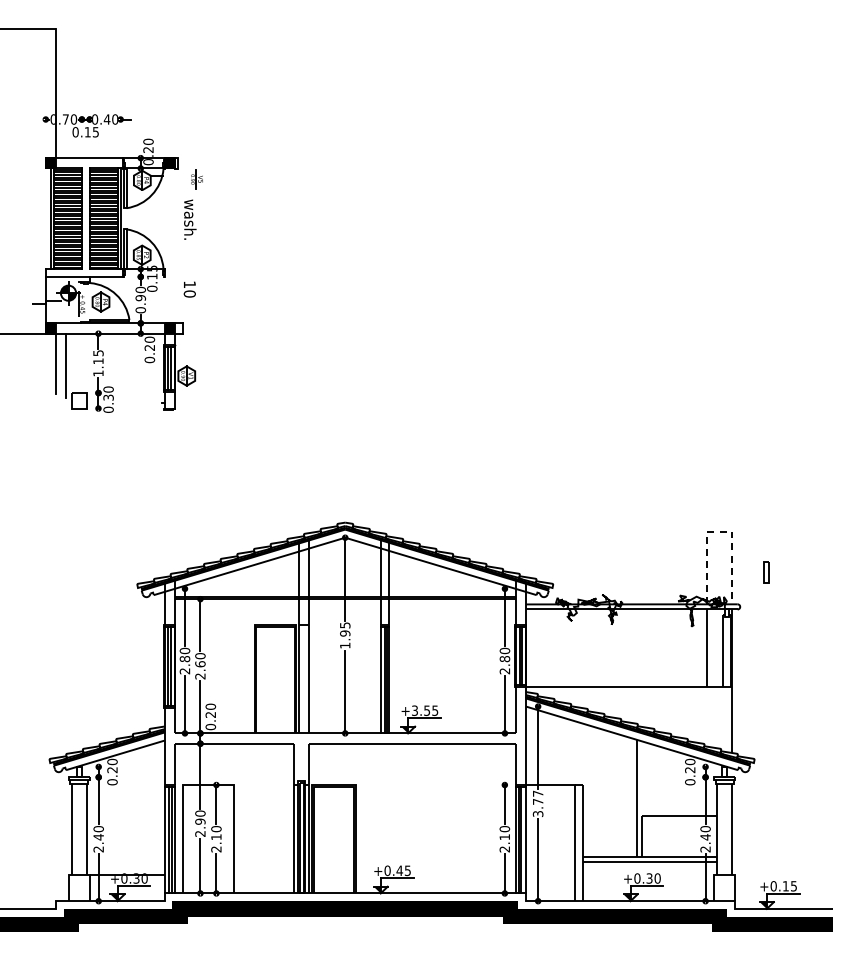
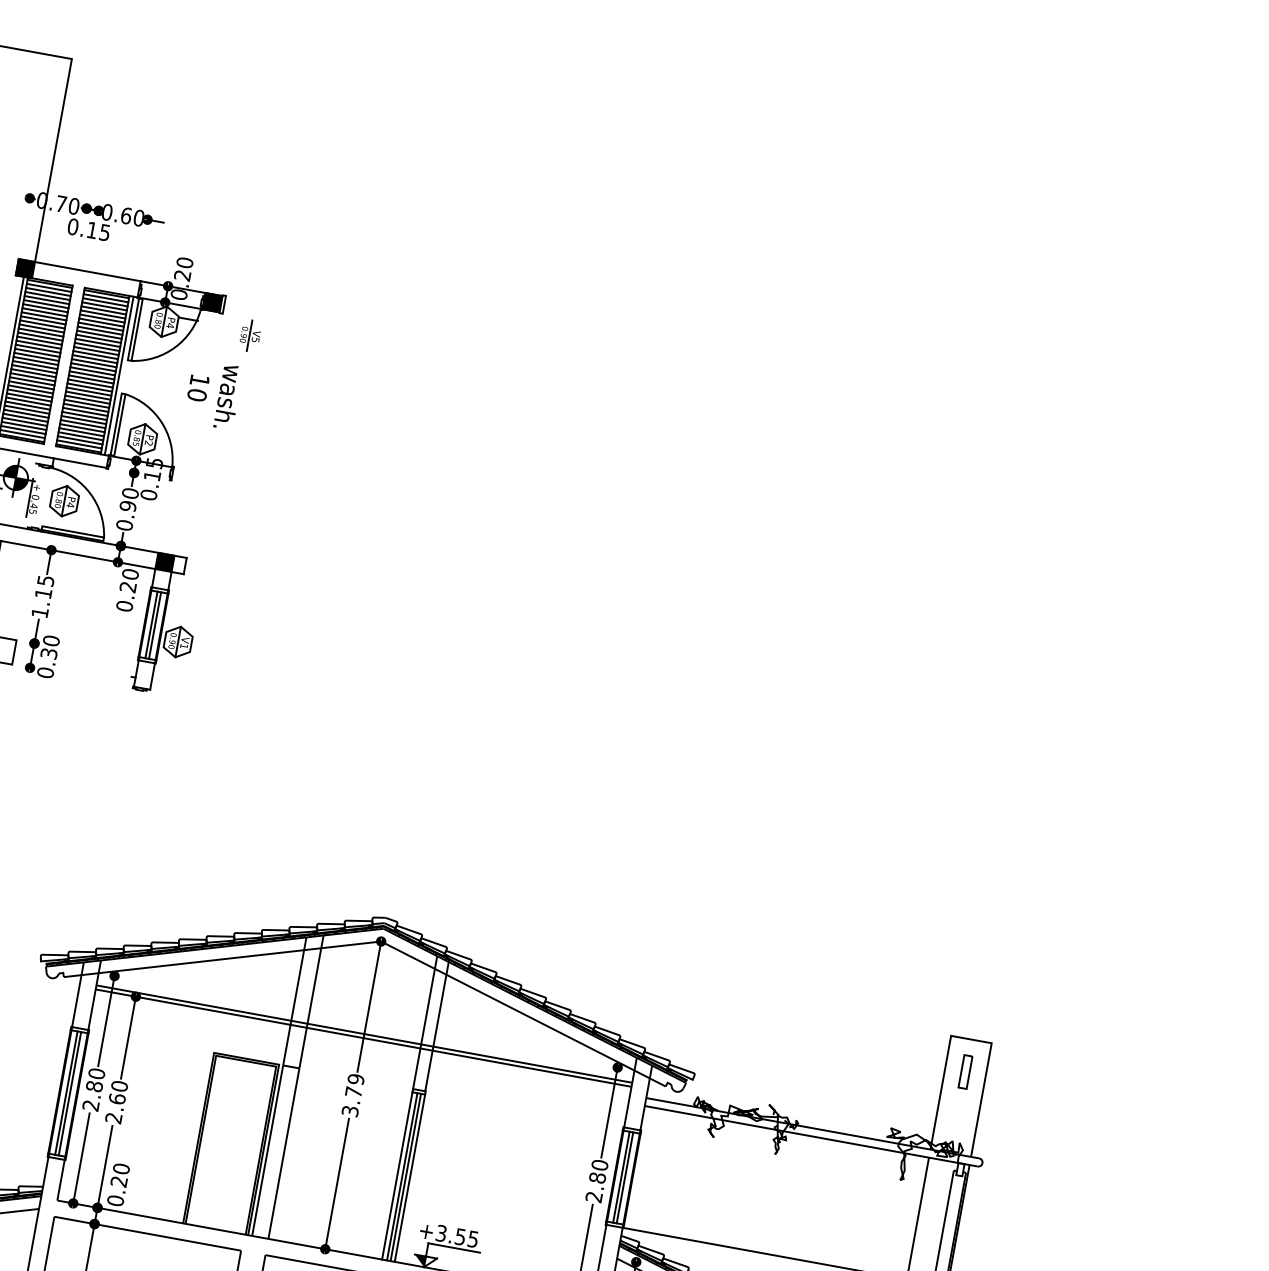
text: (106, 119) -> (125, 215), 0.40 -> 0.60
text: (189, 289) -> (197, 388), moved
line: (719, 532) -> (971, 1040), dashed -> solid
part: (766, 572) -> (965, 1071), moved
text: (345, 635) -> (353, 1095), 1.95 -> 3.79

